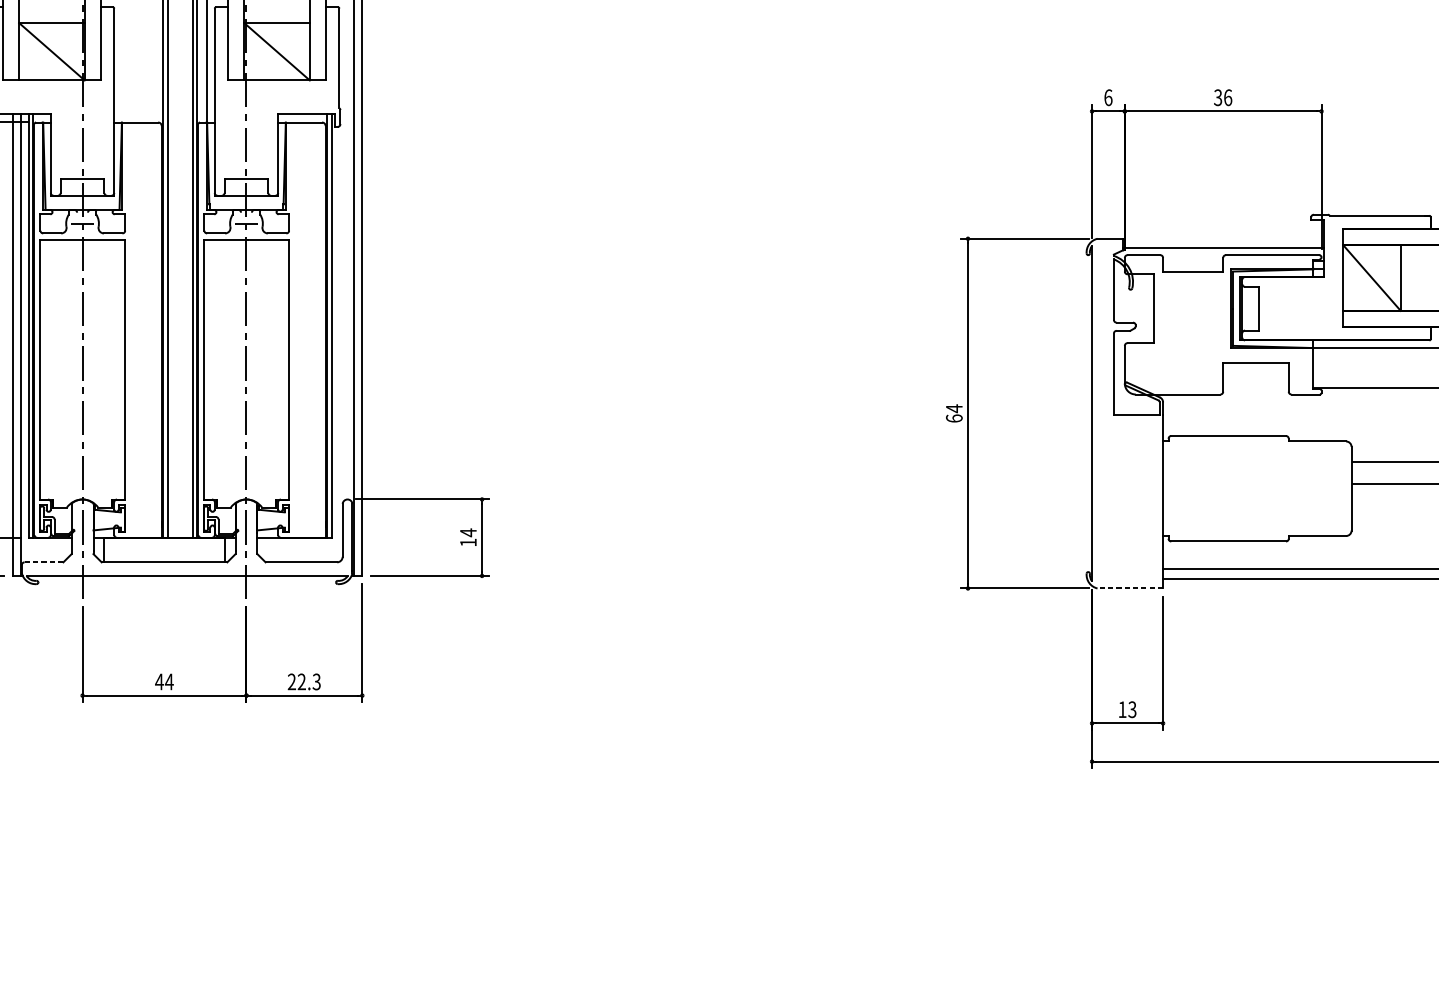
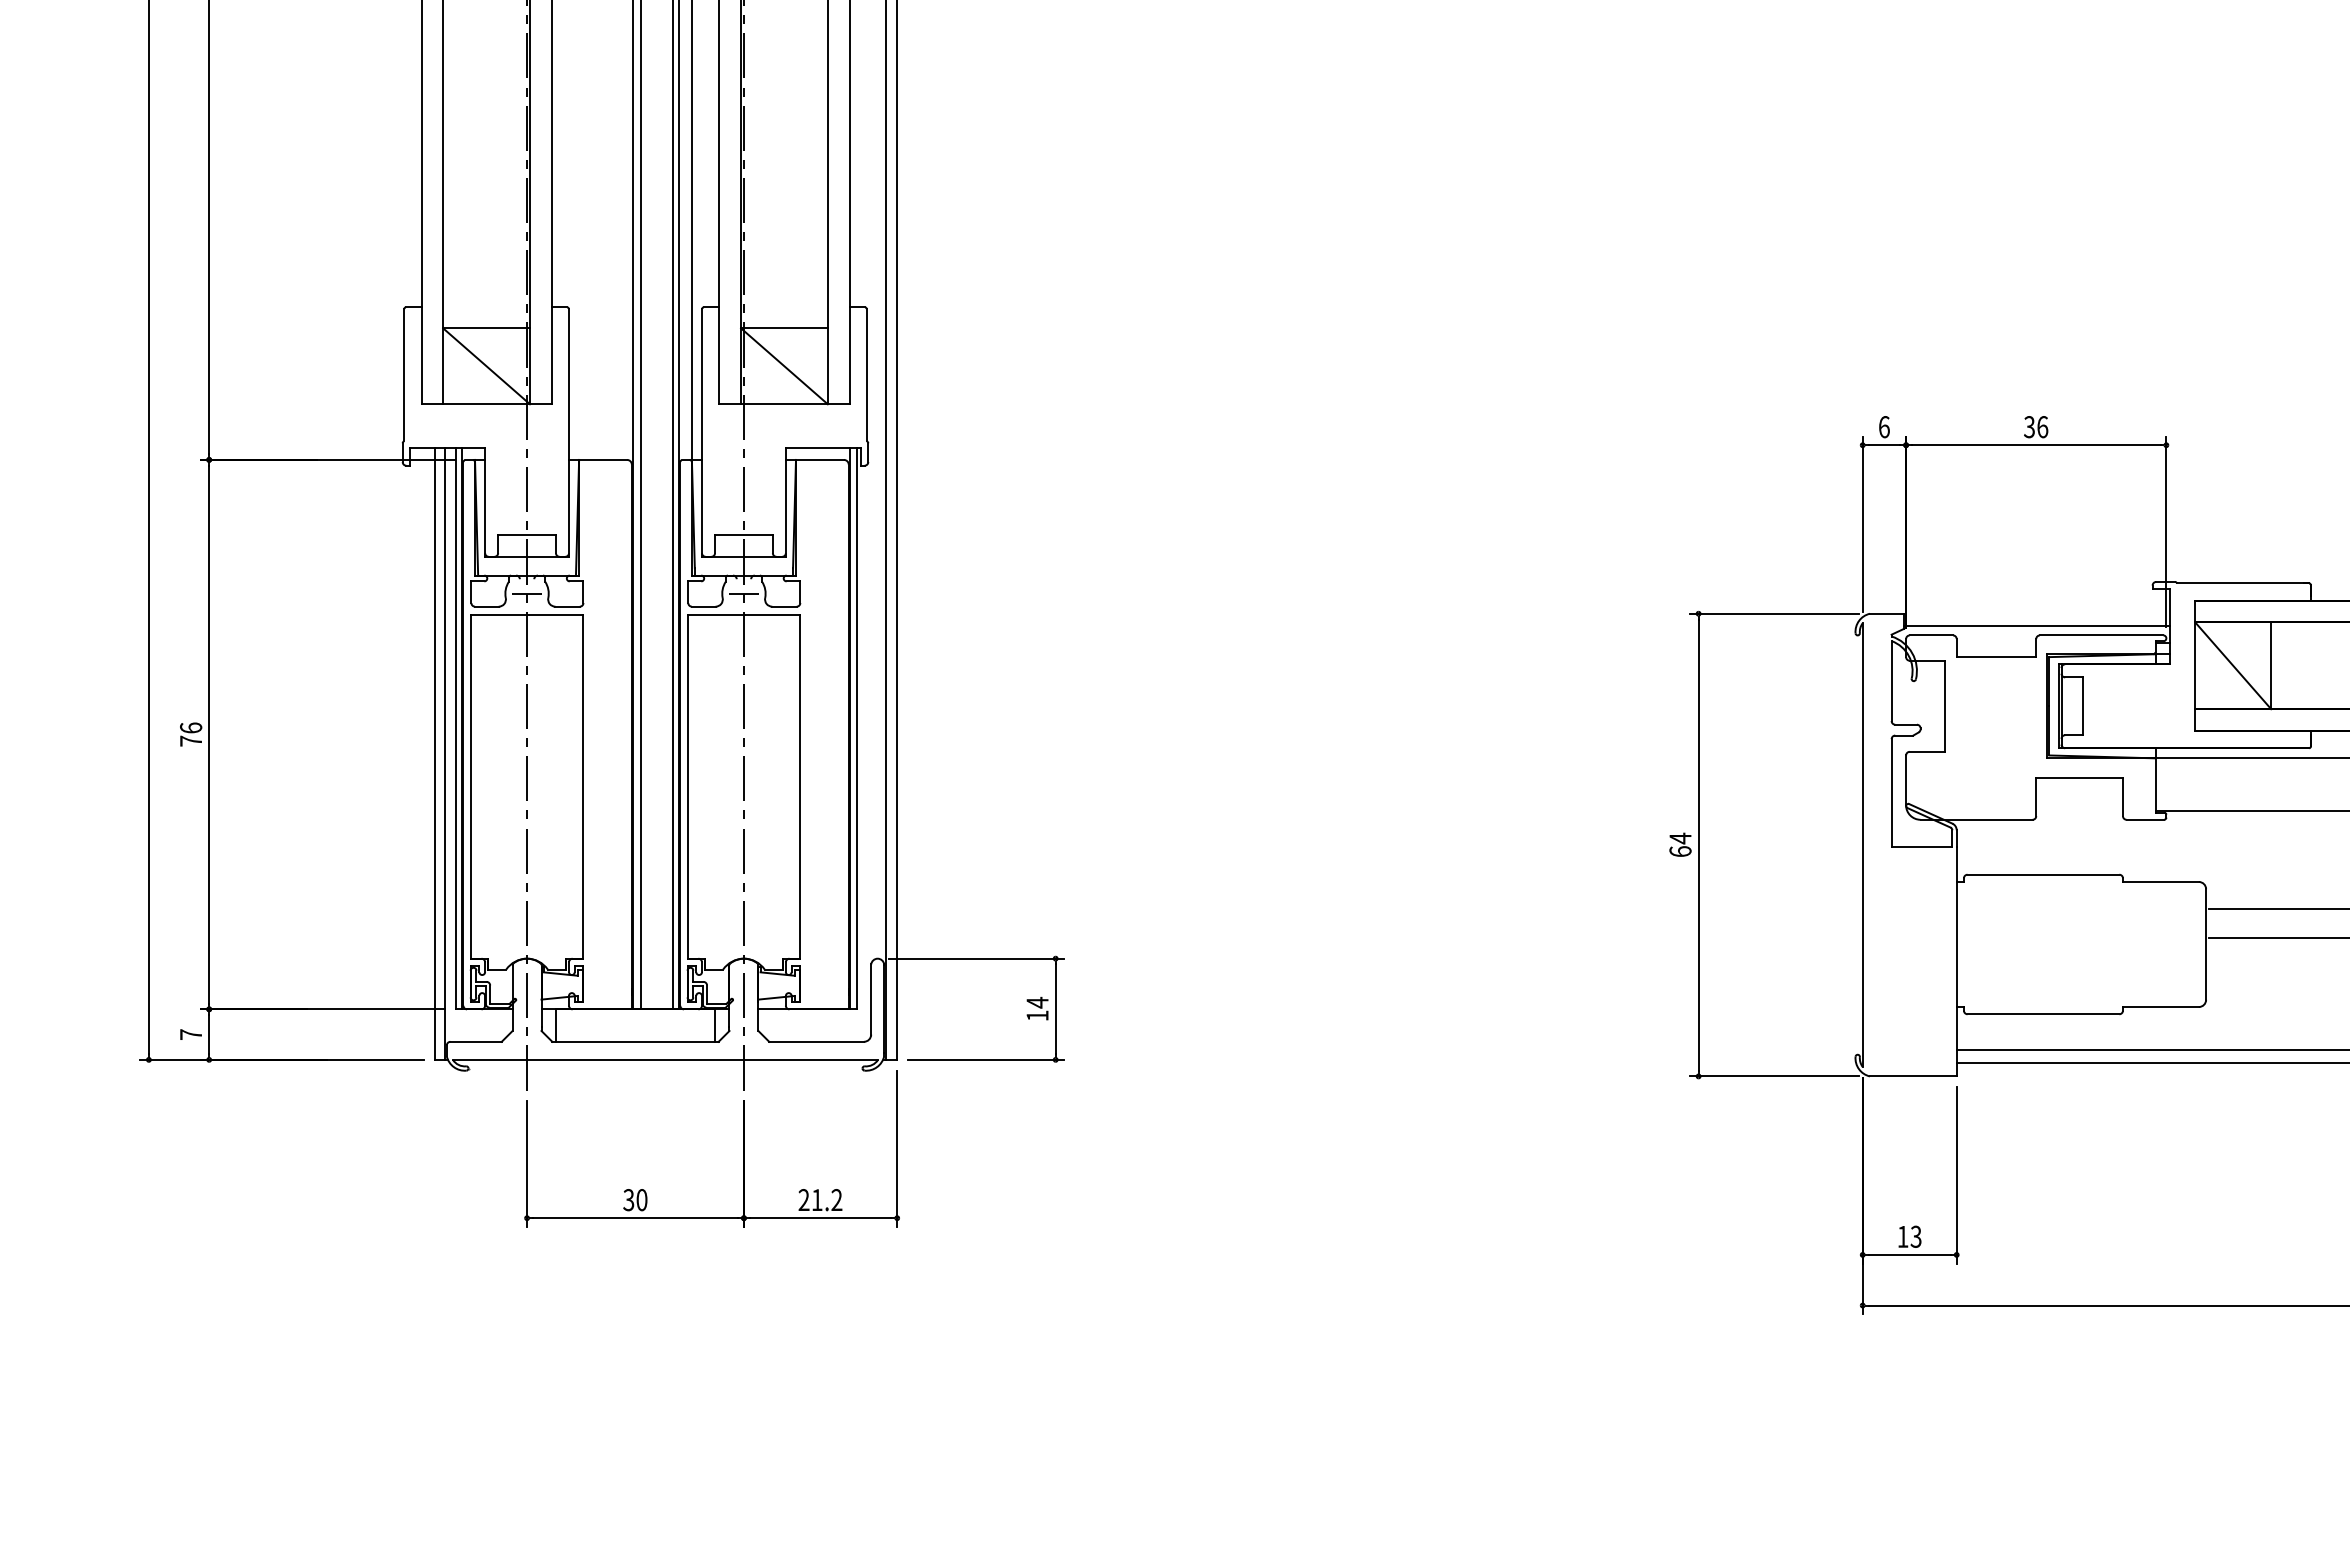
line: (44, 562) -> (476, 1041), dashed -> solid
line: (1129, 588) -> (1912, 1076), dashed -> solid
text: (163, 682) -> (634, 1200), 44 -> 30
text: (308, 682) -> (826, 1200), 22.3 -> 21.2

